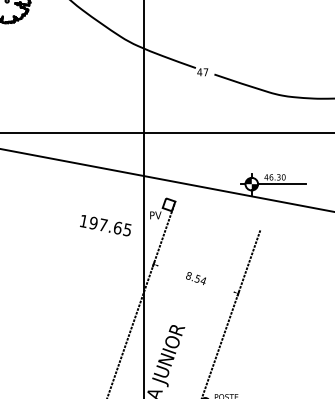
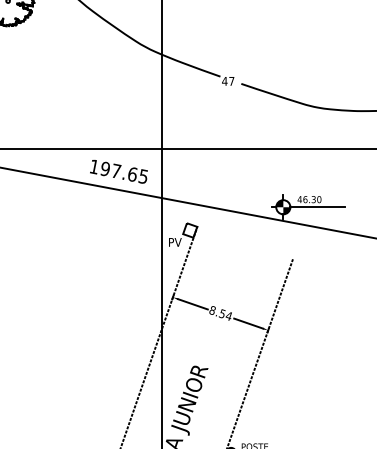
text: (105, 225) -> (118, 171), moved
line: (171, 270) -> (193, 304), added
line: (220, 287) -> (248, 323), added

